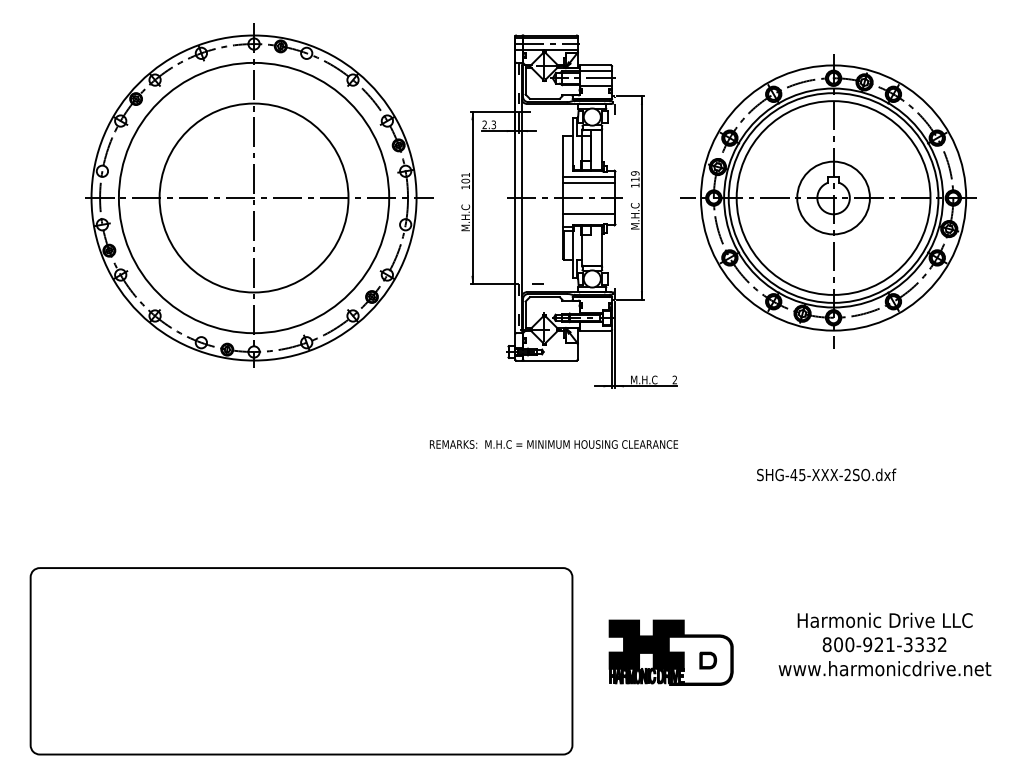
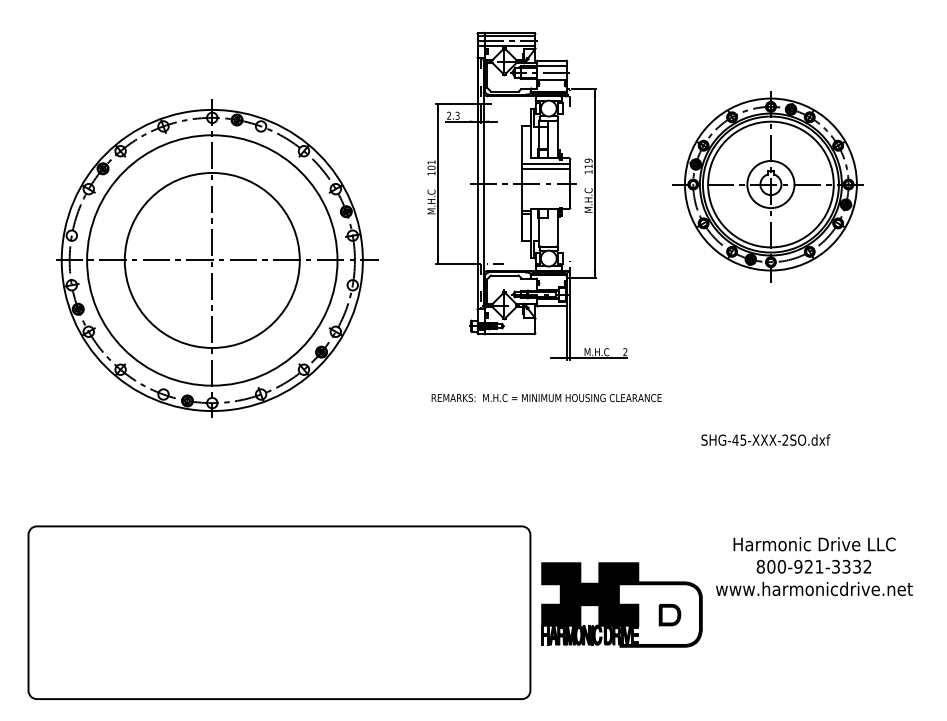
part: (259, 195) -> (217, 258), moved
part: (828, 201) -> (767, 186), size x0.7
line: (589, 214) -> (546, 198), removed
text: (554, 444) -> (547, 398), moved
text: (884, 644) -> (813, 566), moved
part: (670, 652) -> (621, 604), size x1.4

